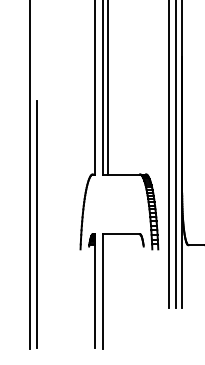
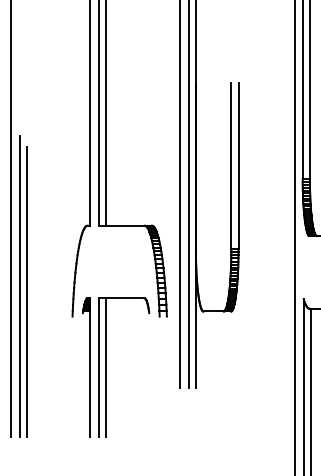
line: (42, 228) -> (26, 291), added
line: (108, 291) -> (106, 367), added

